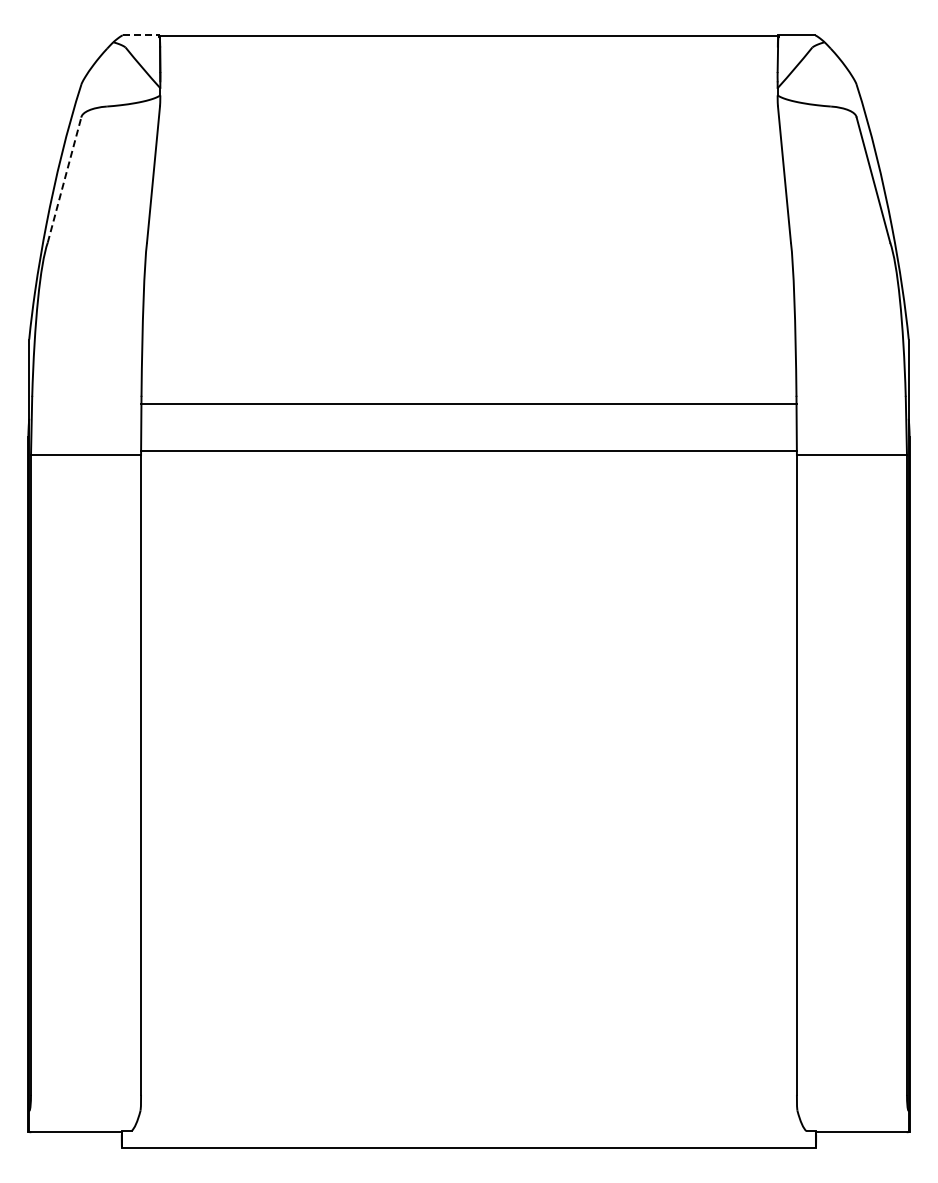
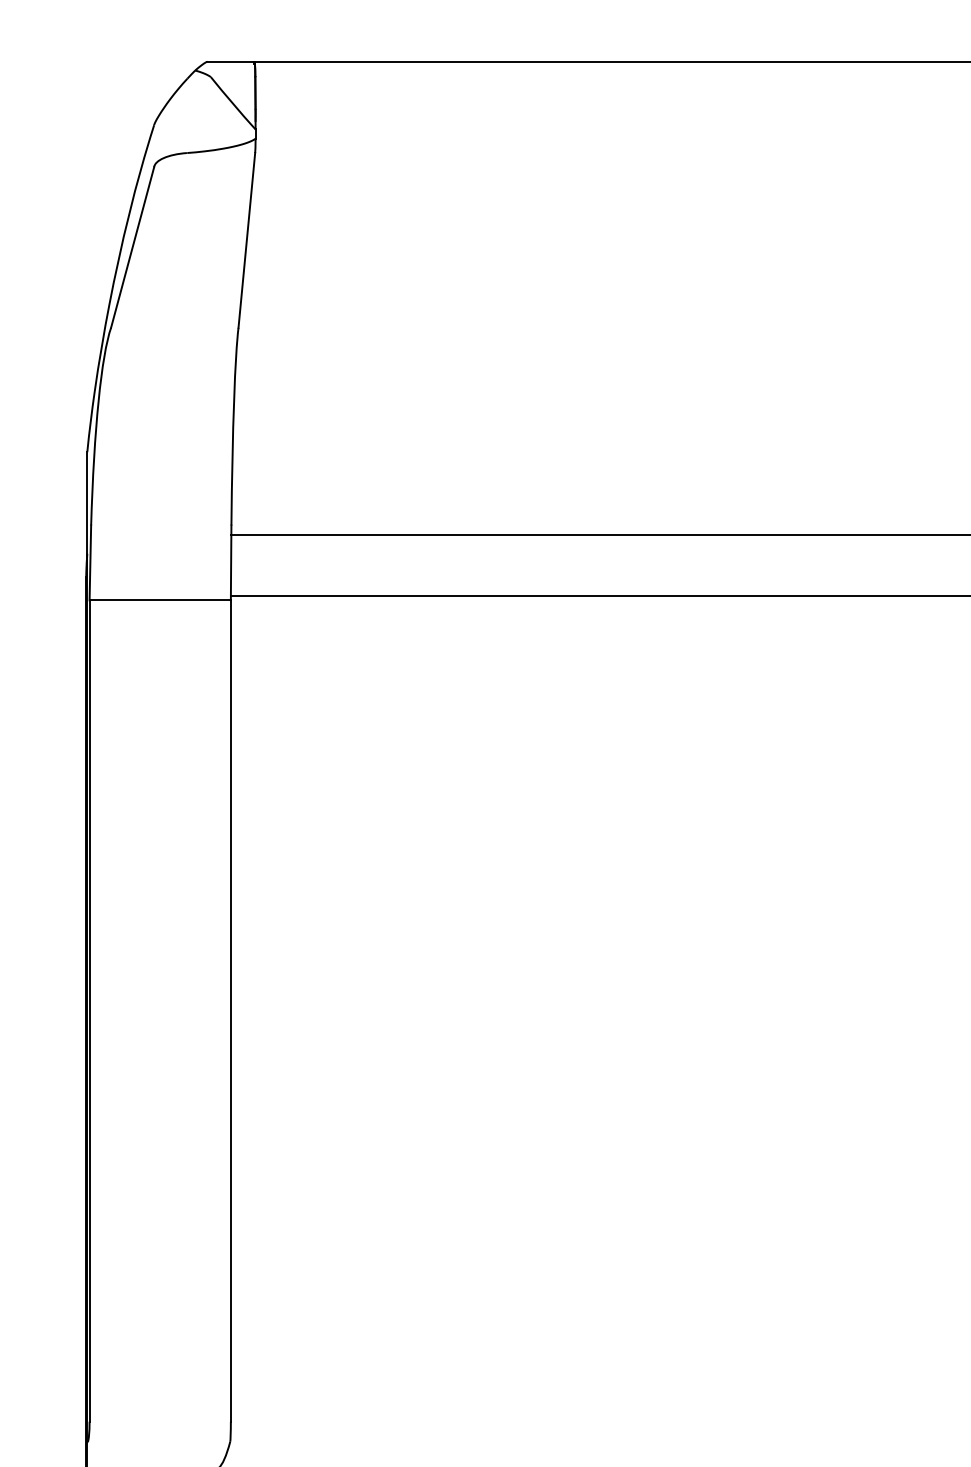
line: (141, 35) -> (231, 61), dashed -> solid
line: (64, 180) -> (132, 247), dashed -> solid

